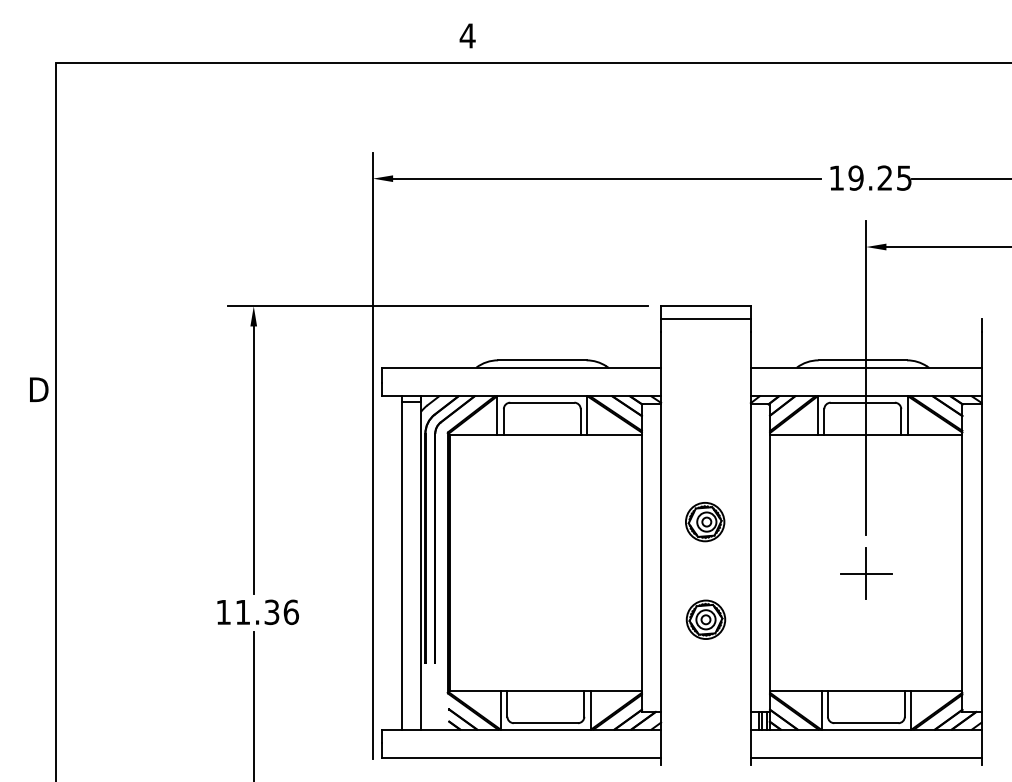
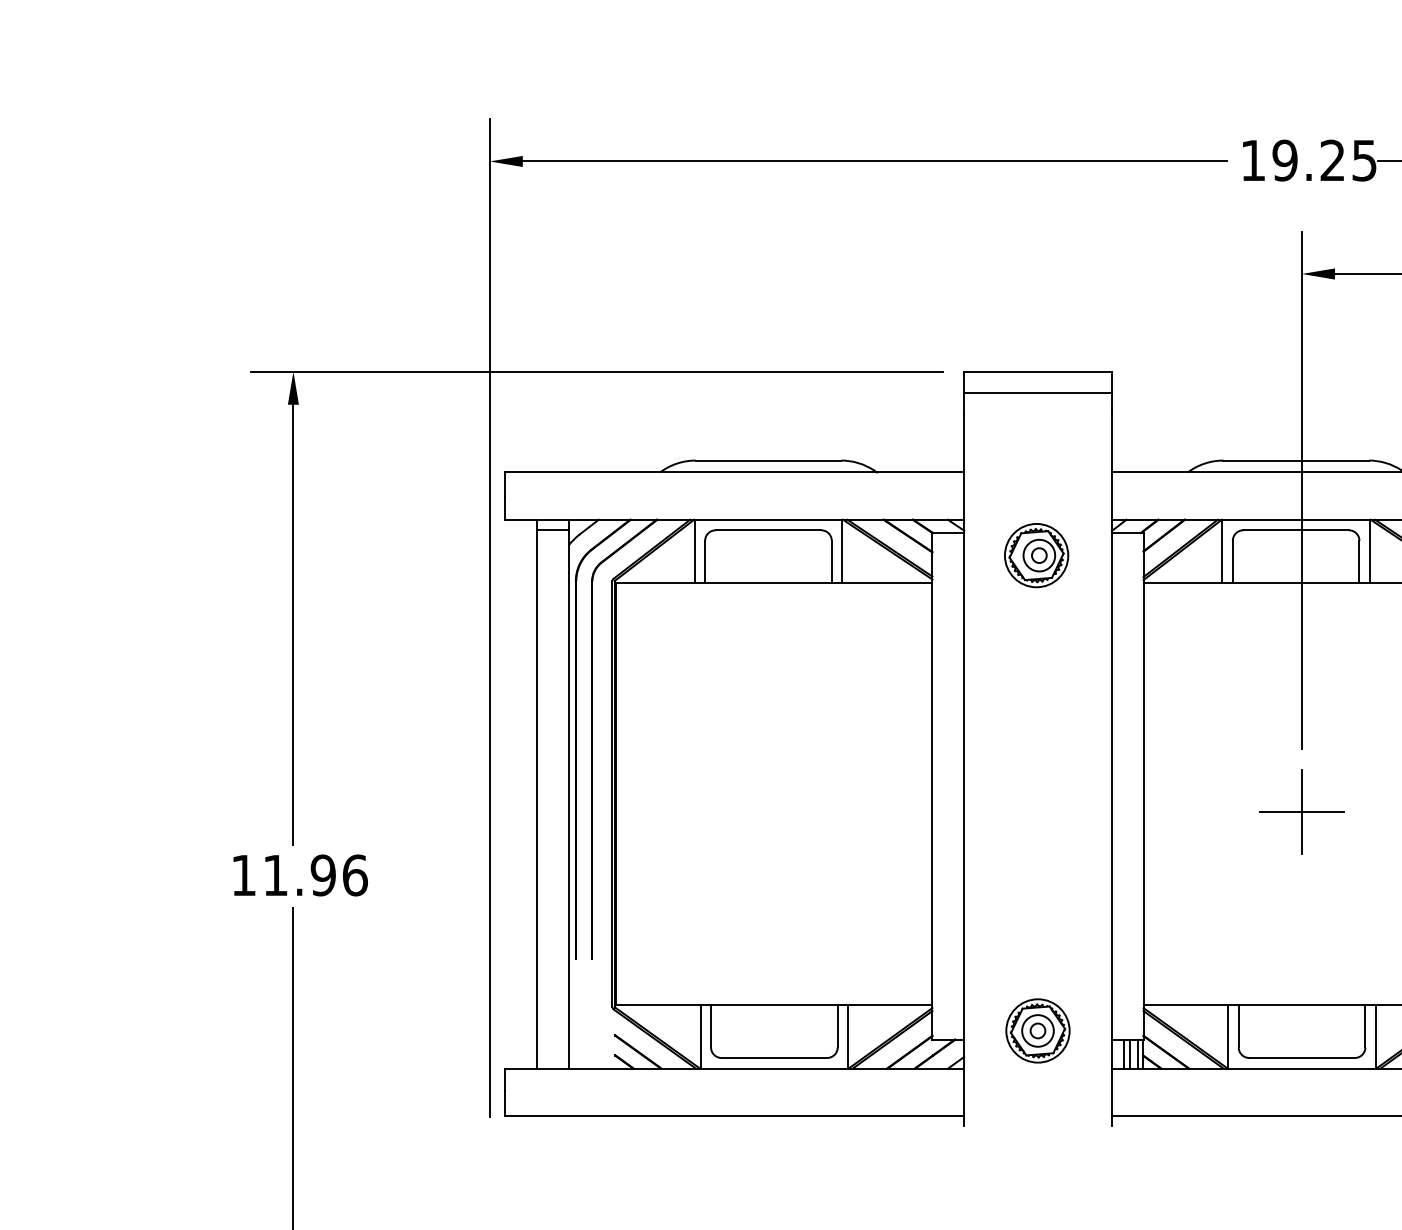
part: (705, 522) -> (1037, 556), moved
text: (271, 611) -> (322, 874), 11.36 -> 11.96
part: (705, 619) -> (1037, 1030), moved

